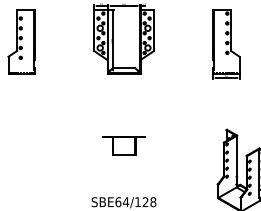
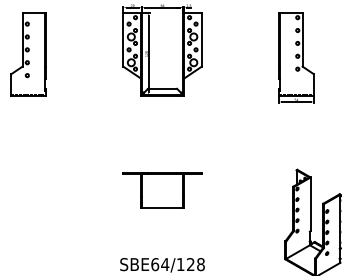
part: (123, 145) -> (161, 190), size x1.43

